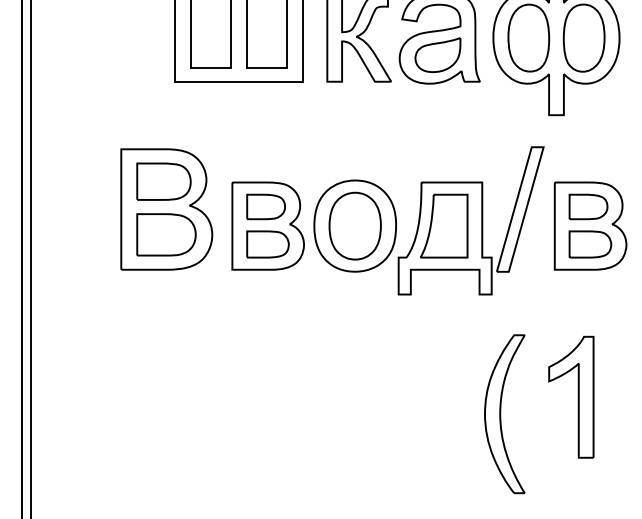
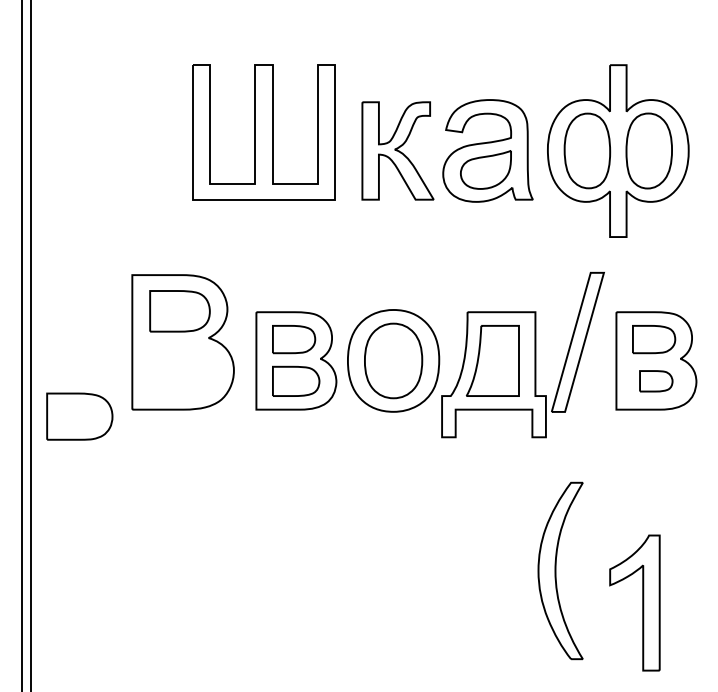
part: (166, 234) -> (79, 416), moved
part: (590, 243) -> (656, 380), size x0.7
part: (578, 396) -> (642, 602), moved

